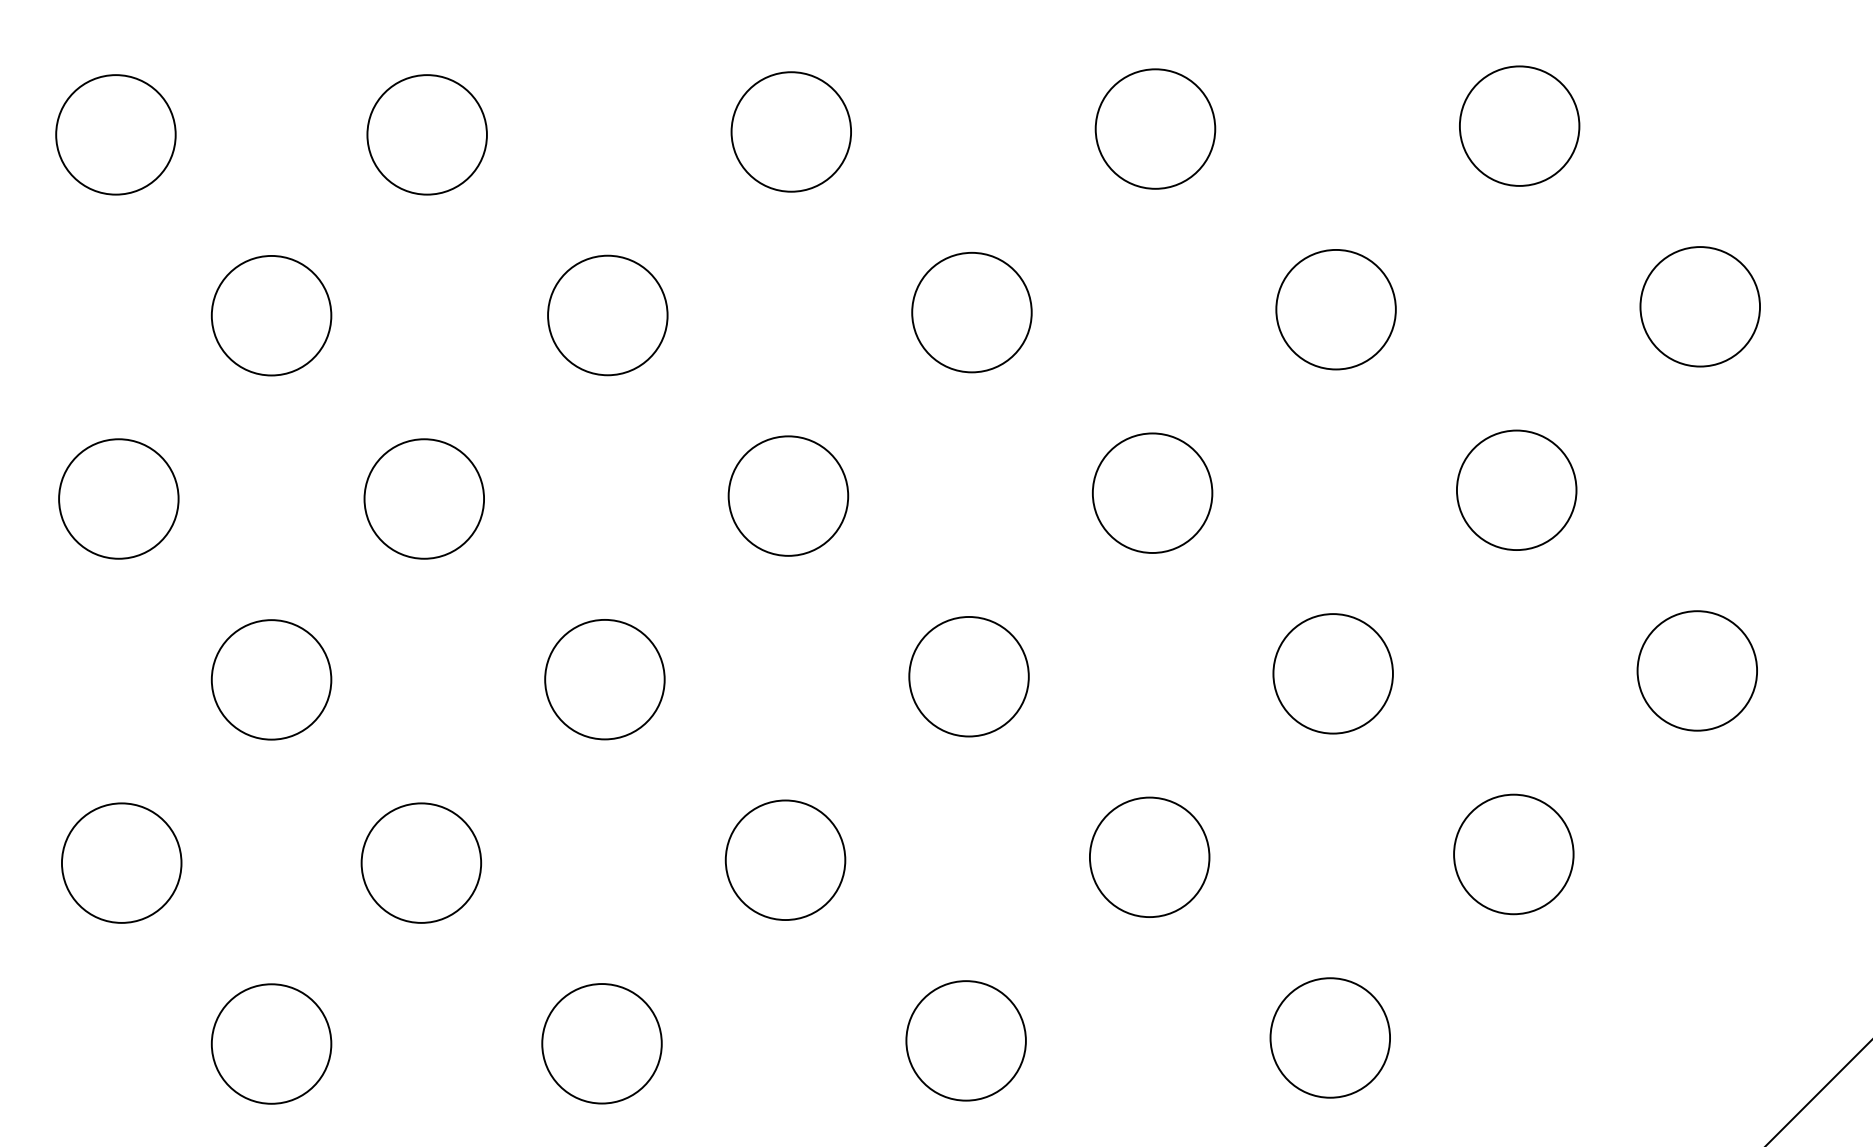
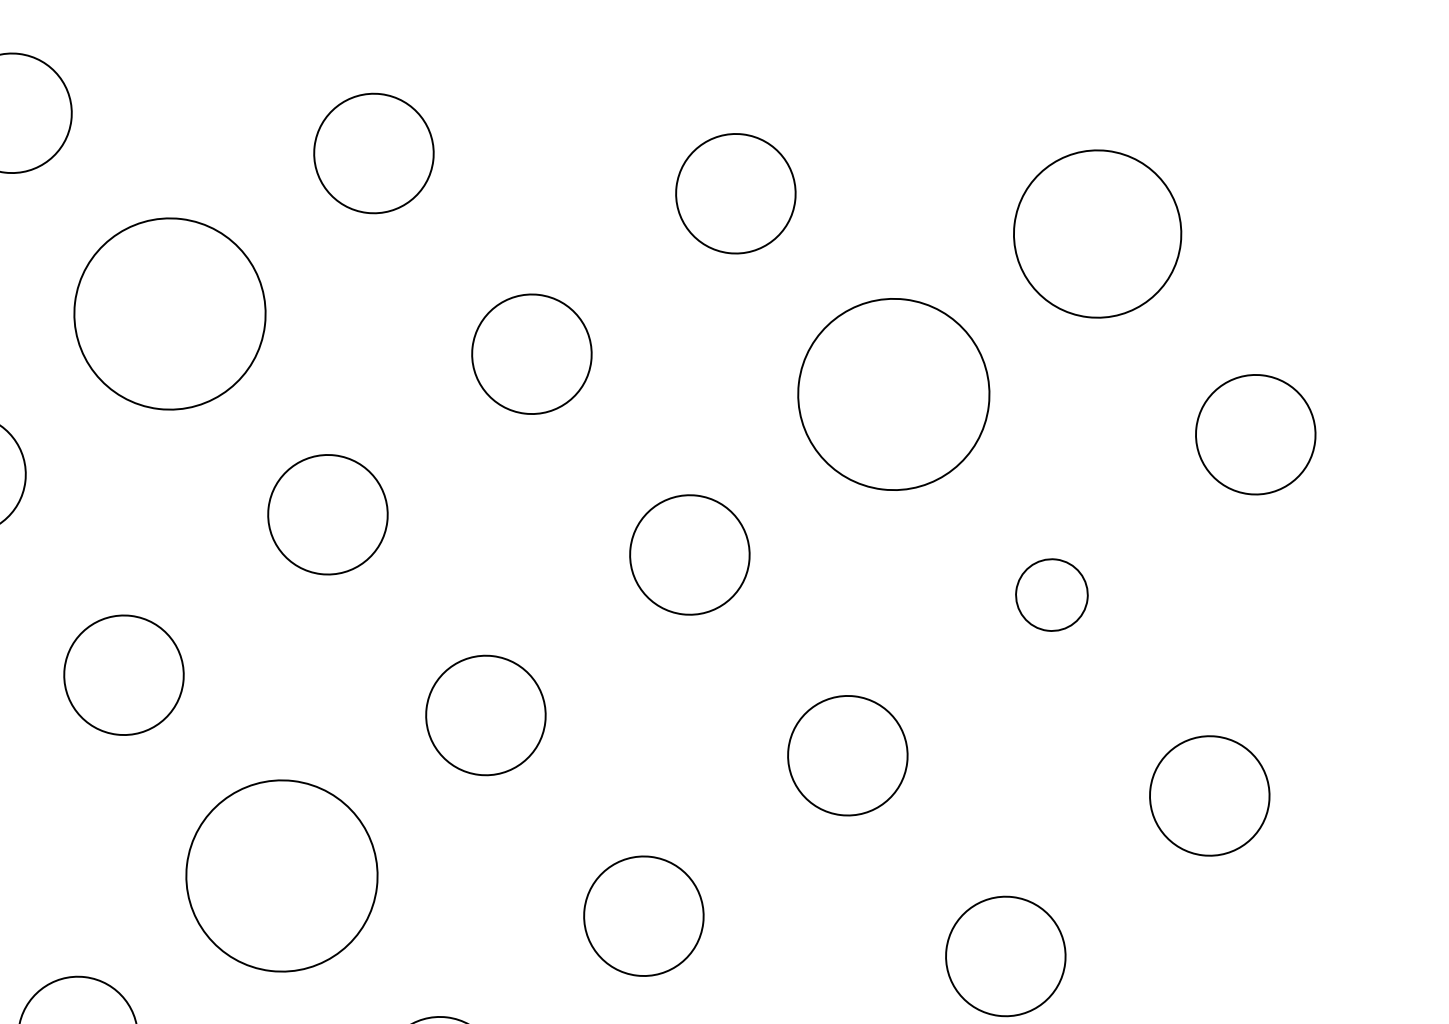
circle: (1519, 125) -> (1097, 233), size x1.4
circle: (1335, 309) -> (893, 394), size x1.6
circle: (607, 315) -> (169, 313), size x1.6
circle: (1516, 489) -> (1051, 594), size x0.6
circle: (785, 860) -> (281, 876), size x1.6

